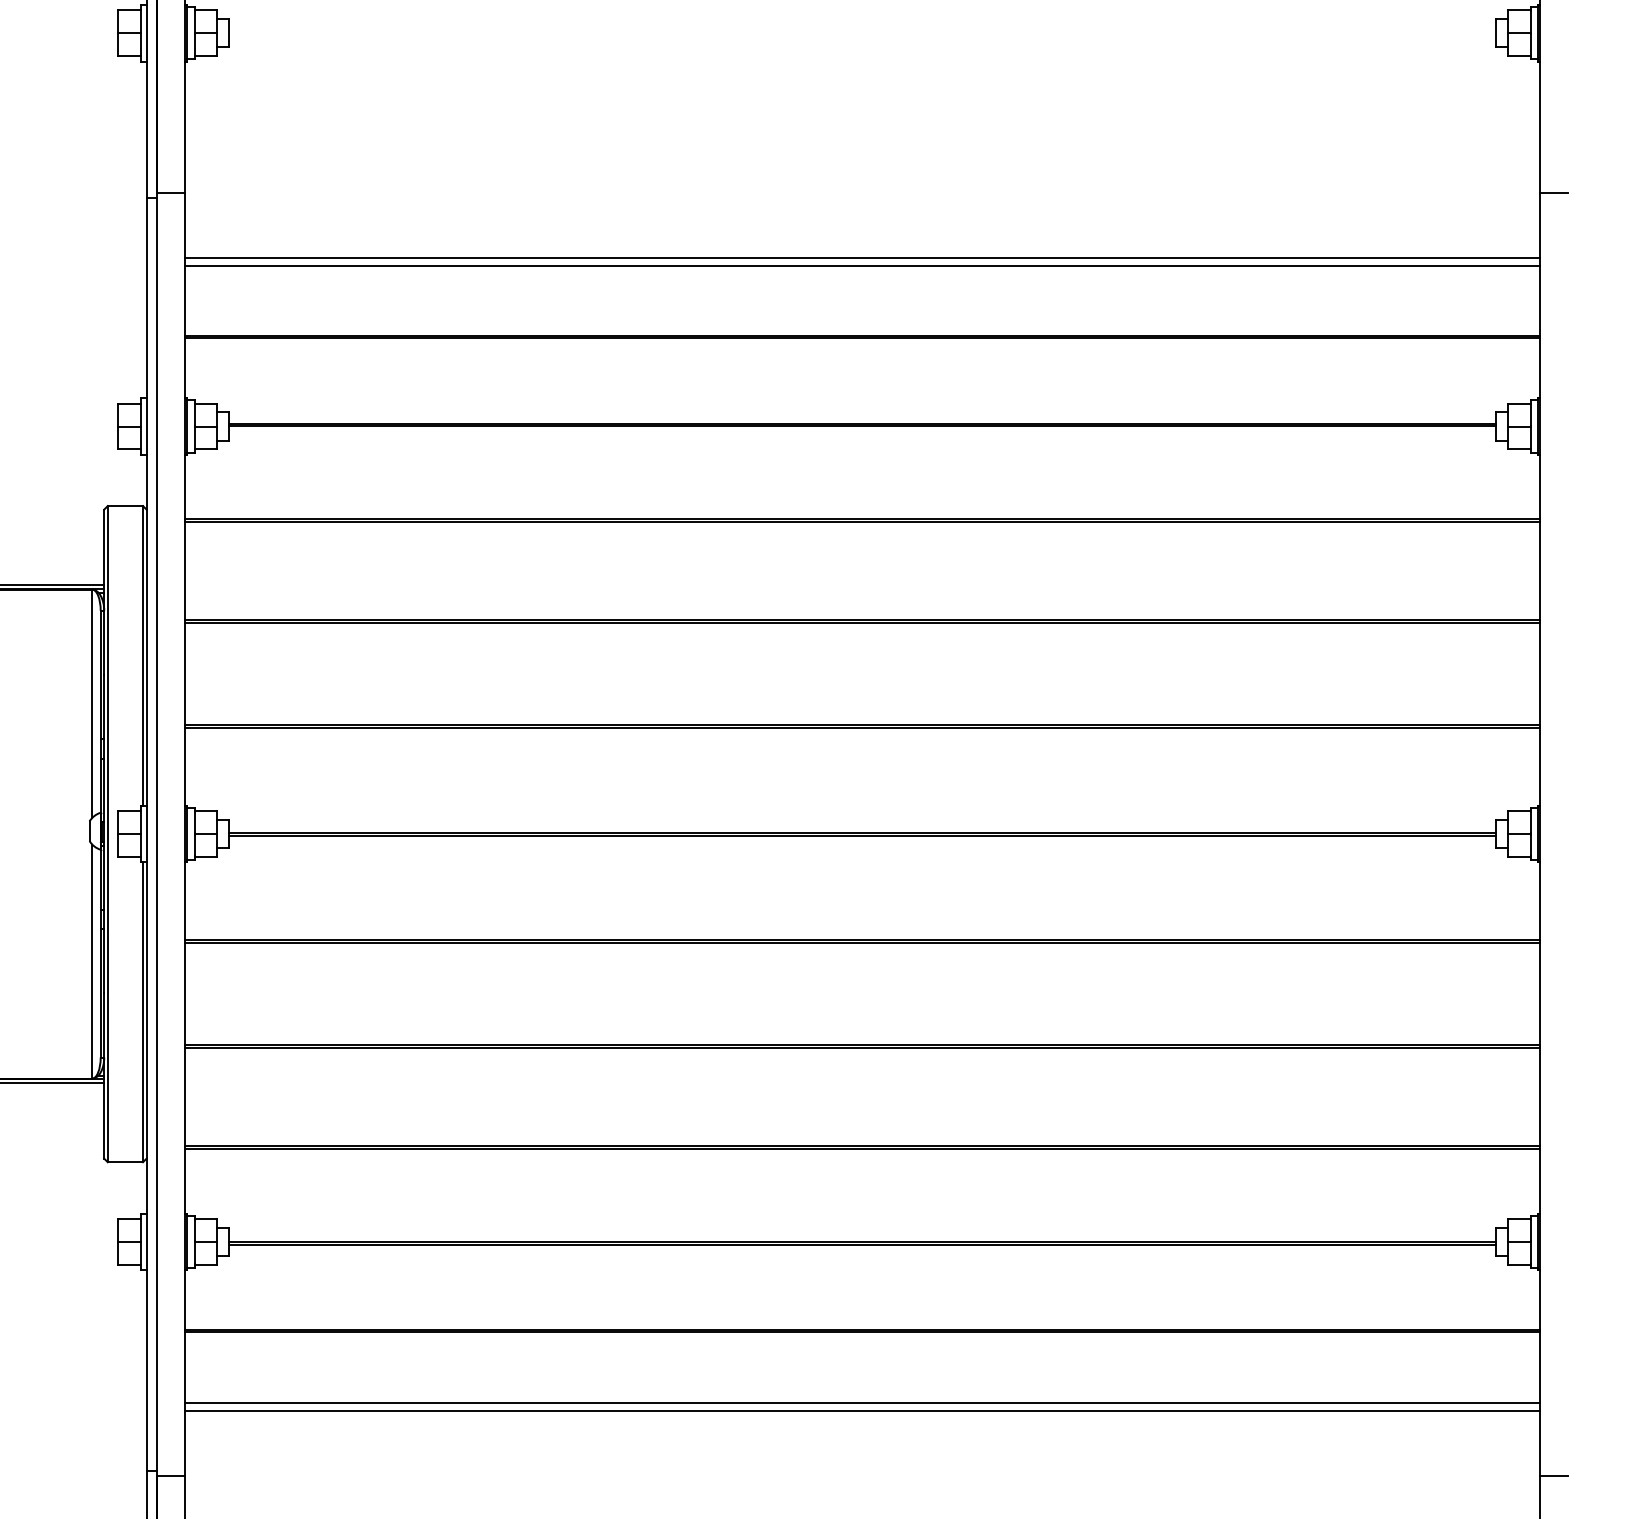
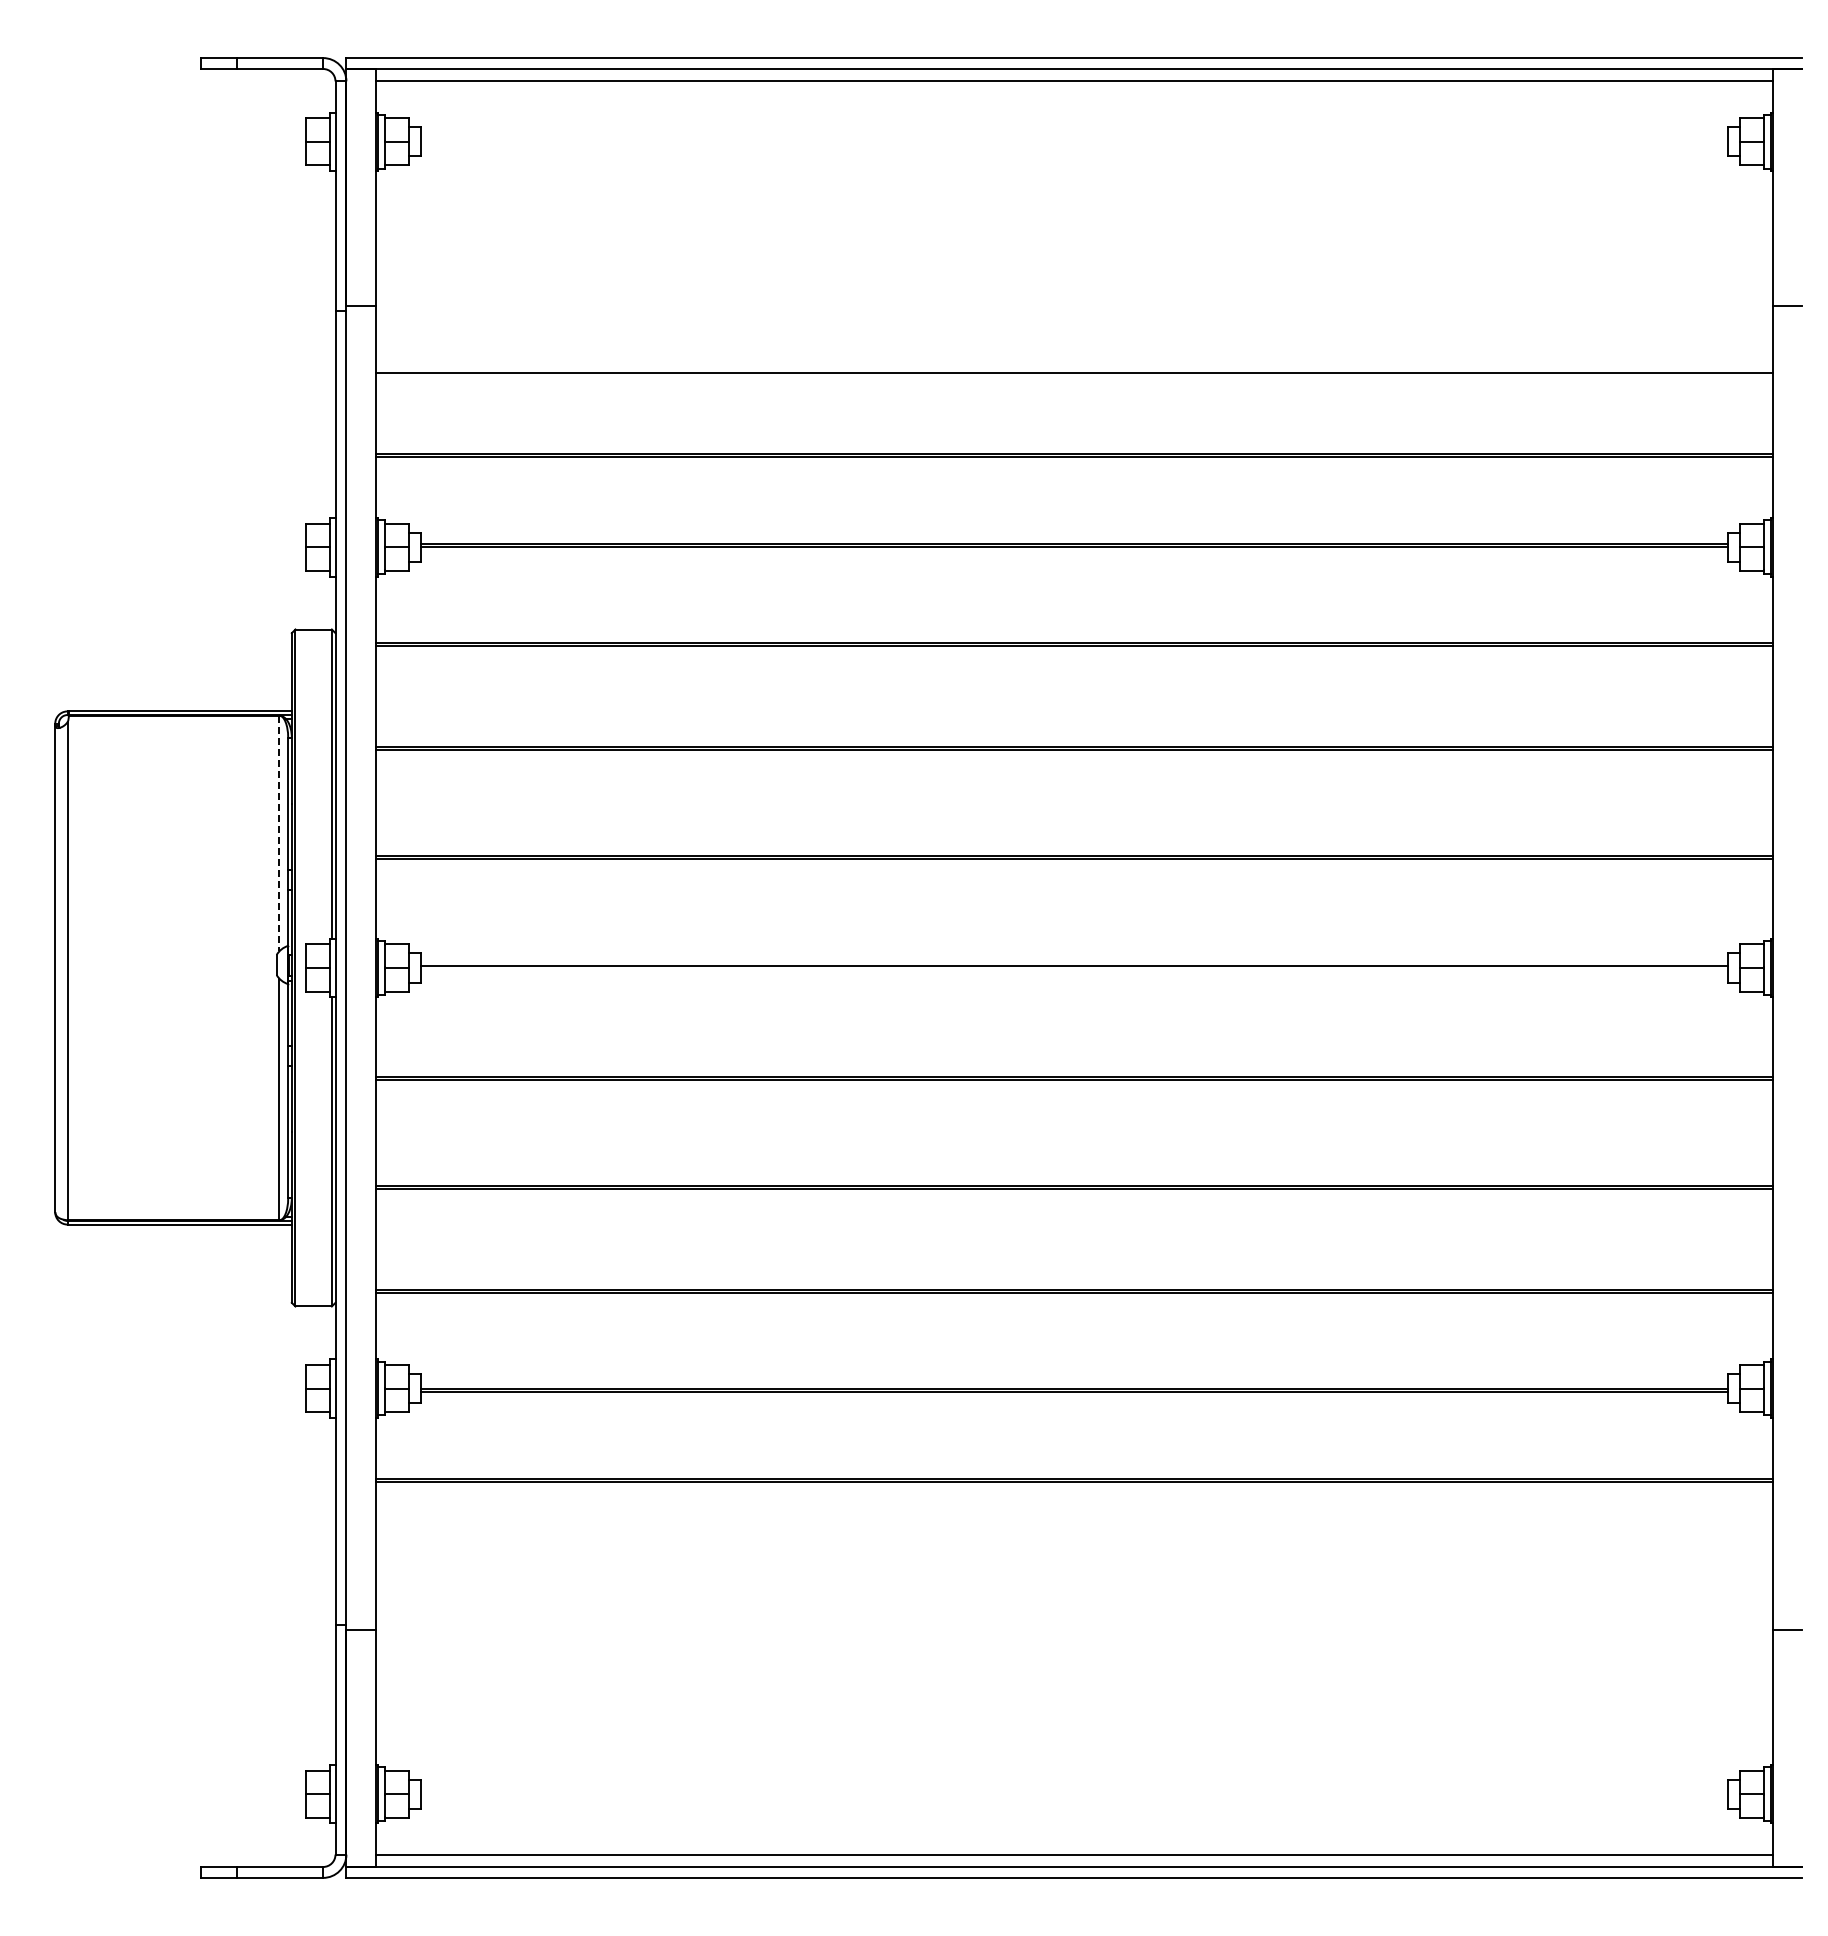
line: (862, 265) -> (1074, 381), removed
line: (92, 703) -> (279, 833), solid -> dashed
line: (862, 835) -> (1074, 969), removed
line: (862, 1402) -> (1074, 1554), removed
line: (862, 1410) -> (1074, 1562), removed

